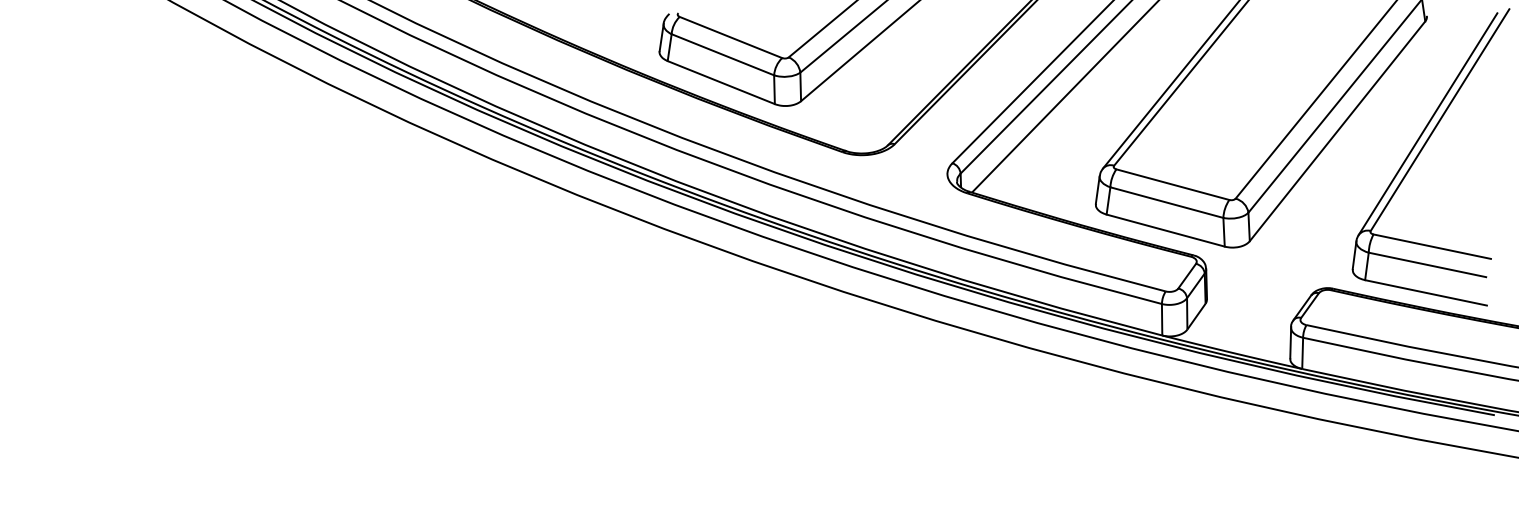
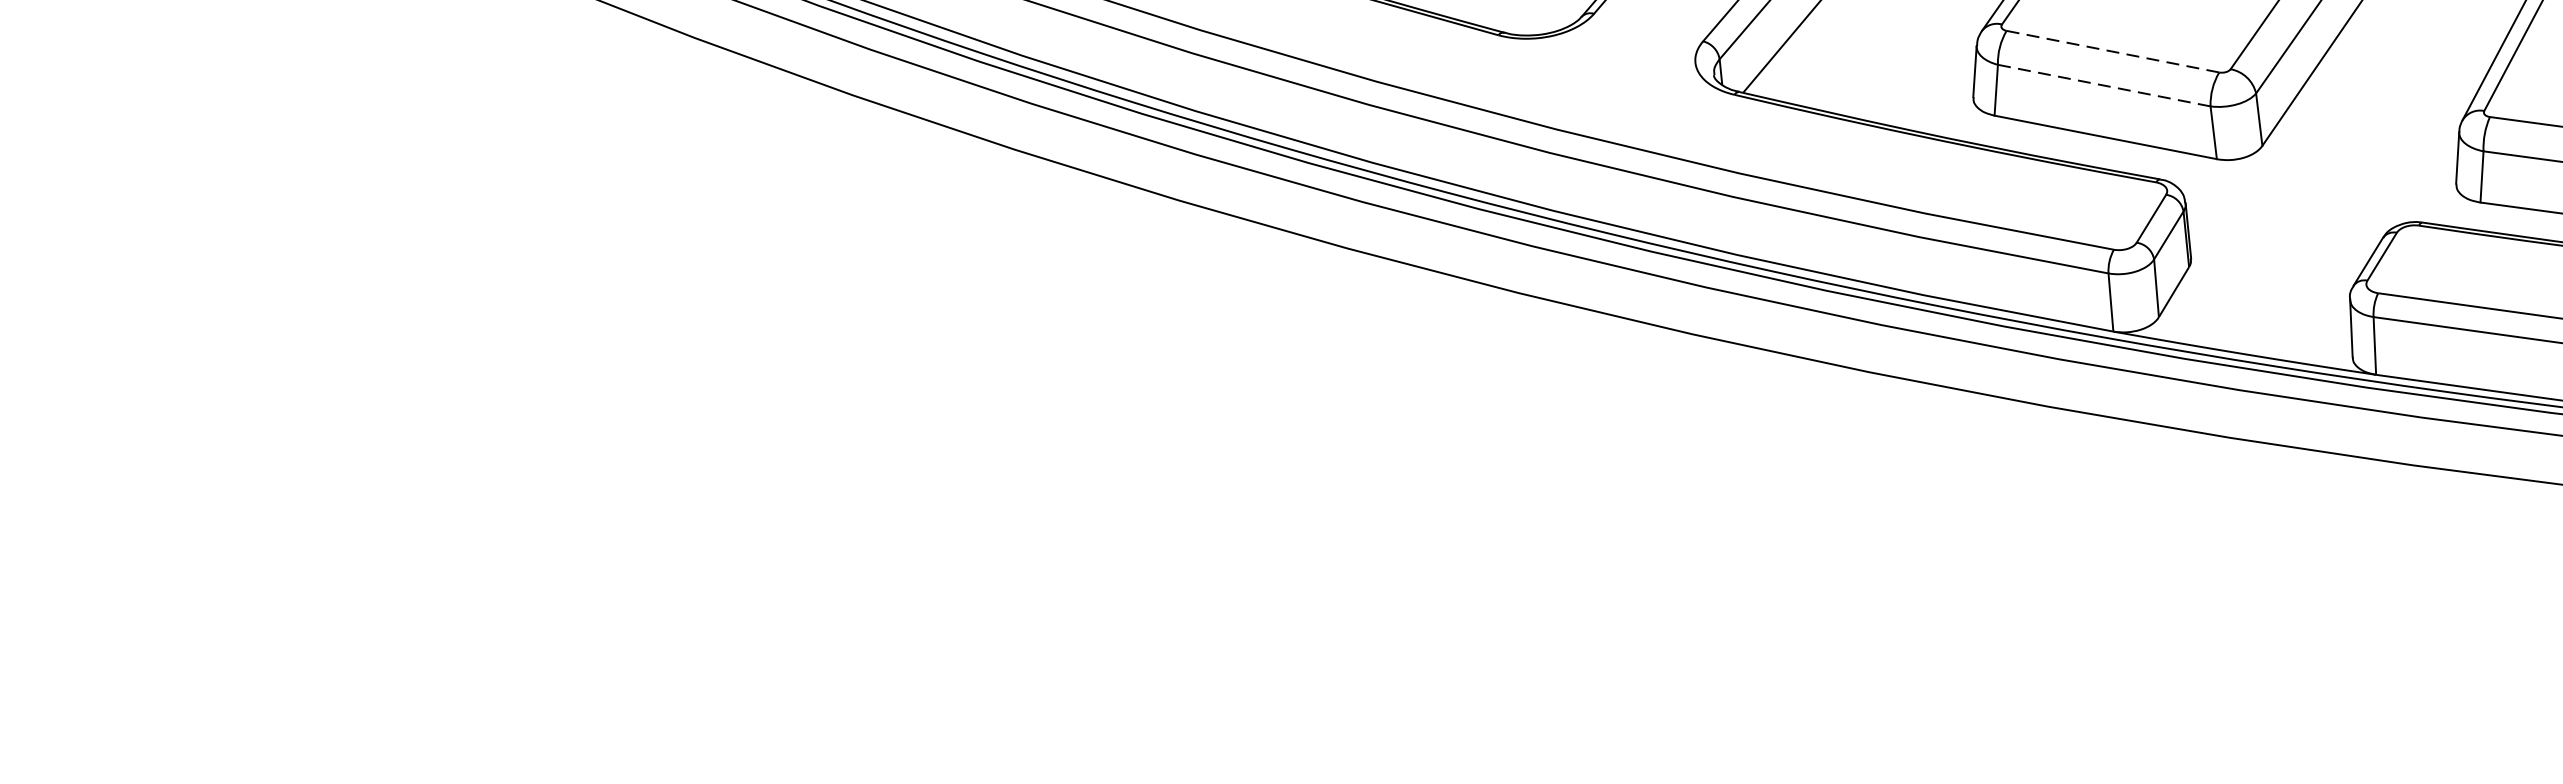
line: (1172, 184) -> (2112, 51), solid -> dashed
line: (1166, 202) -> (2103, 85), solid -> dashed

